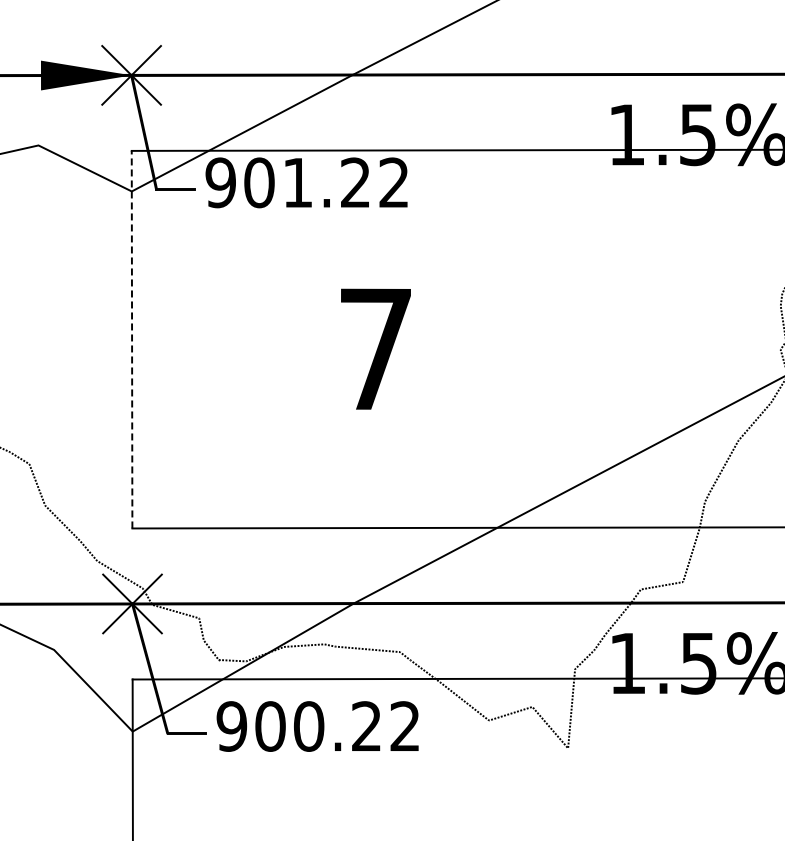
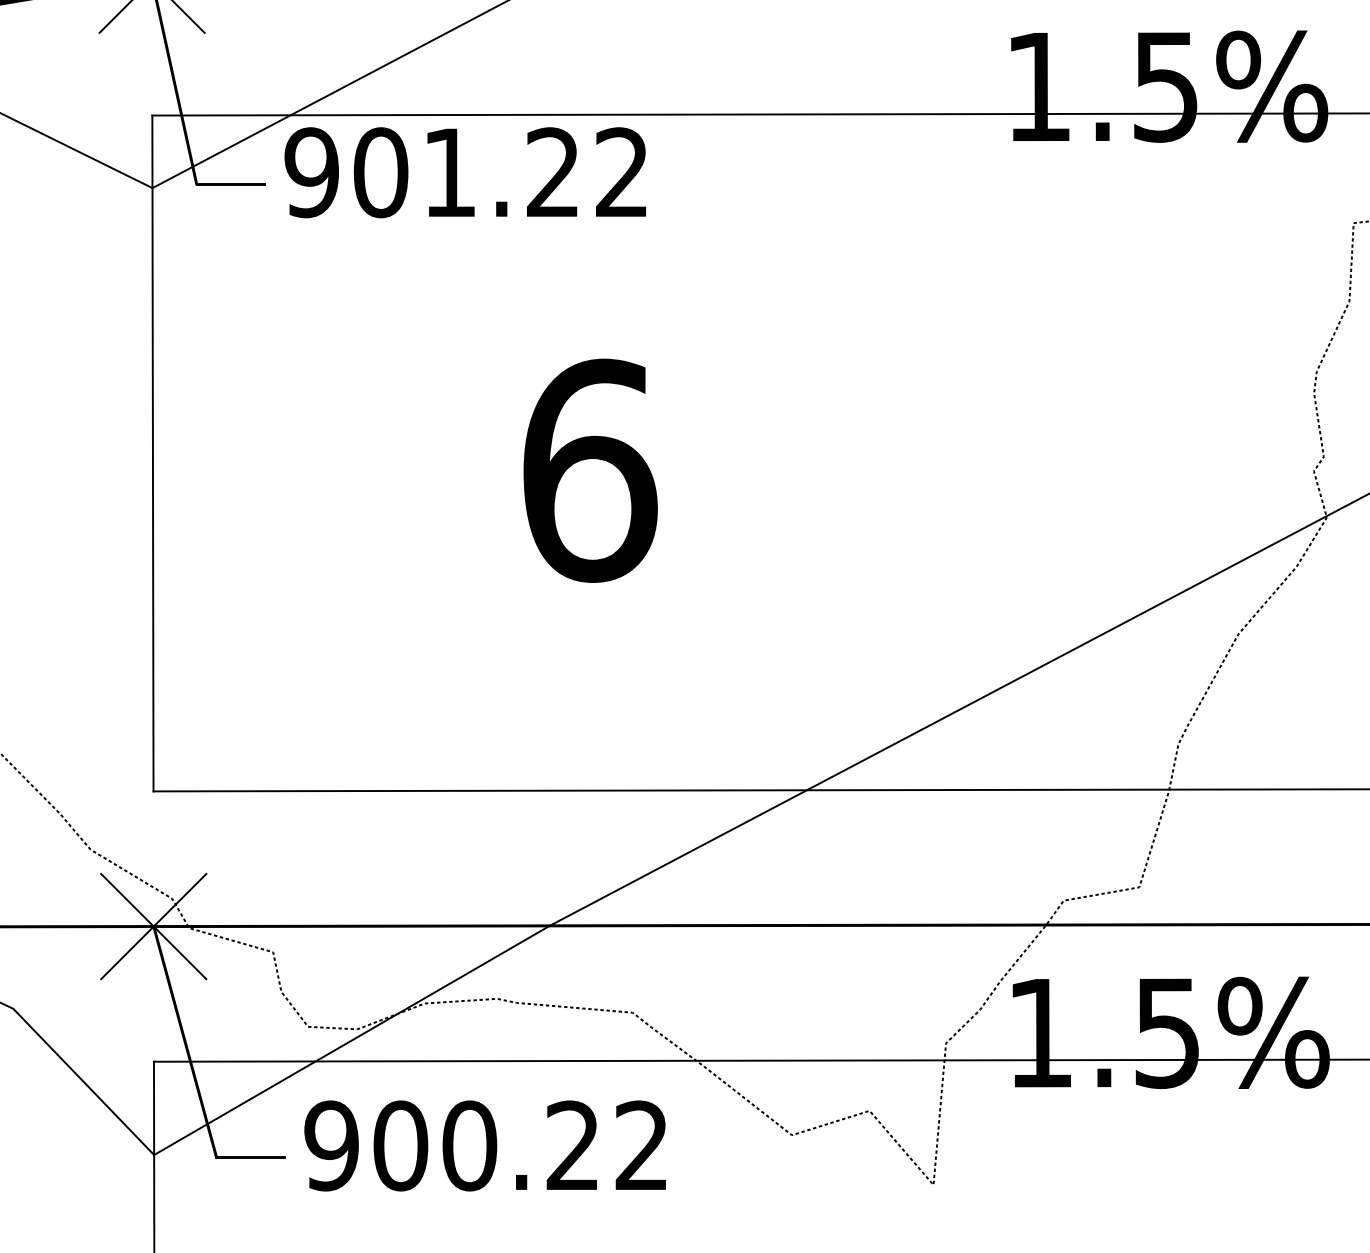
line: (132, 339) -> (153, 453), dashed -> solid
text: (376, 348) -> (590, 469), 7 -> 6

